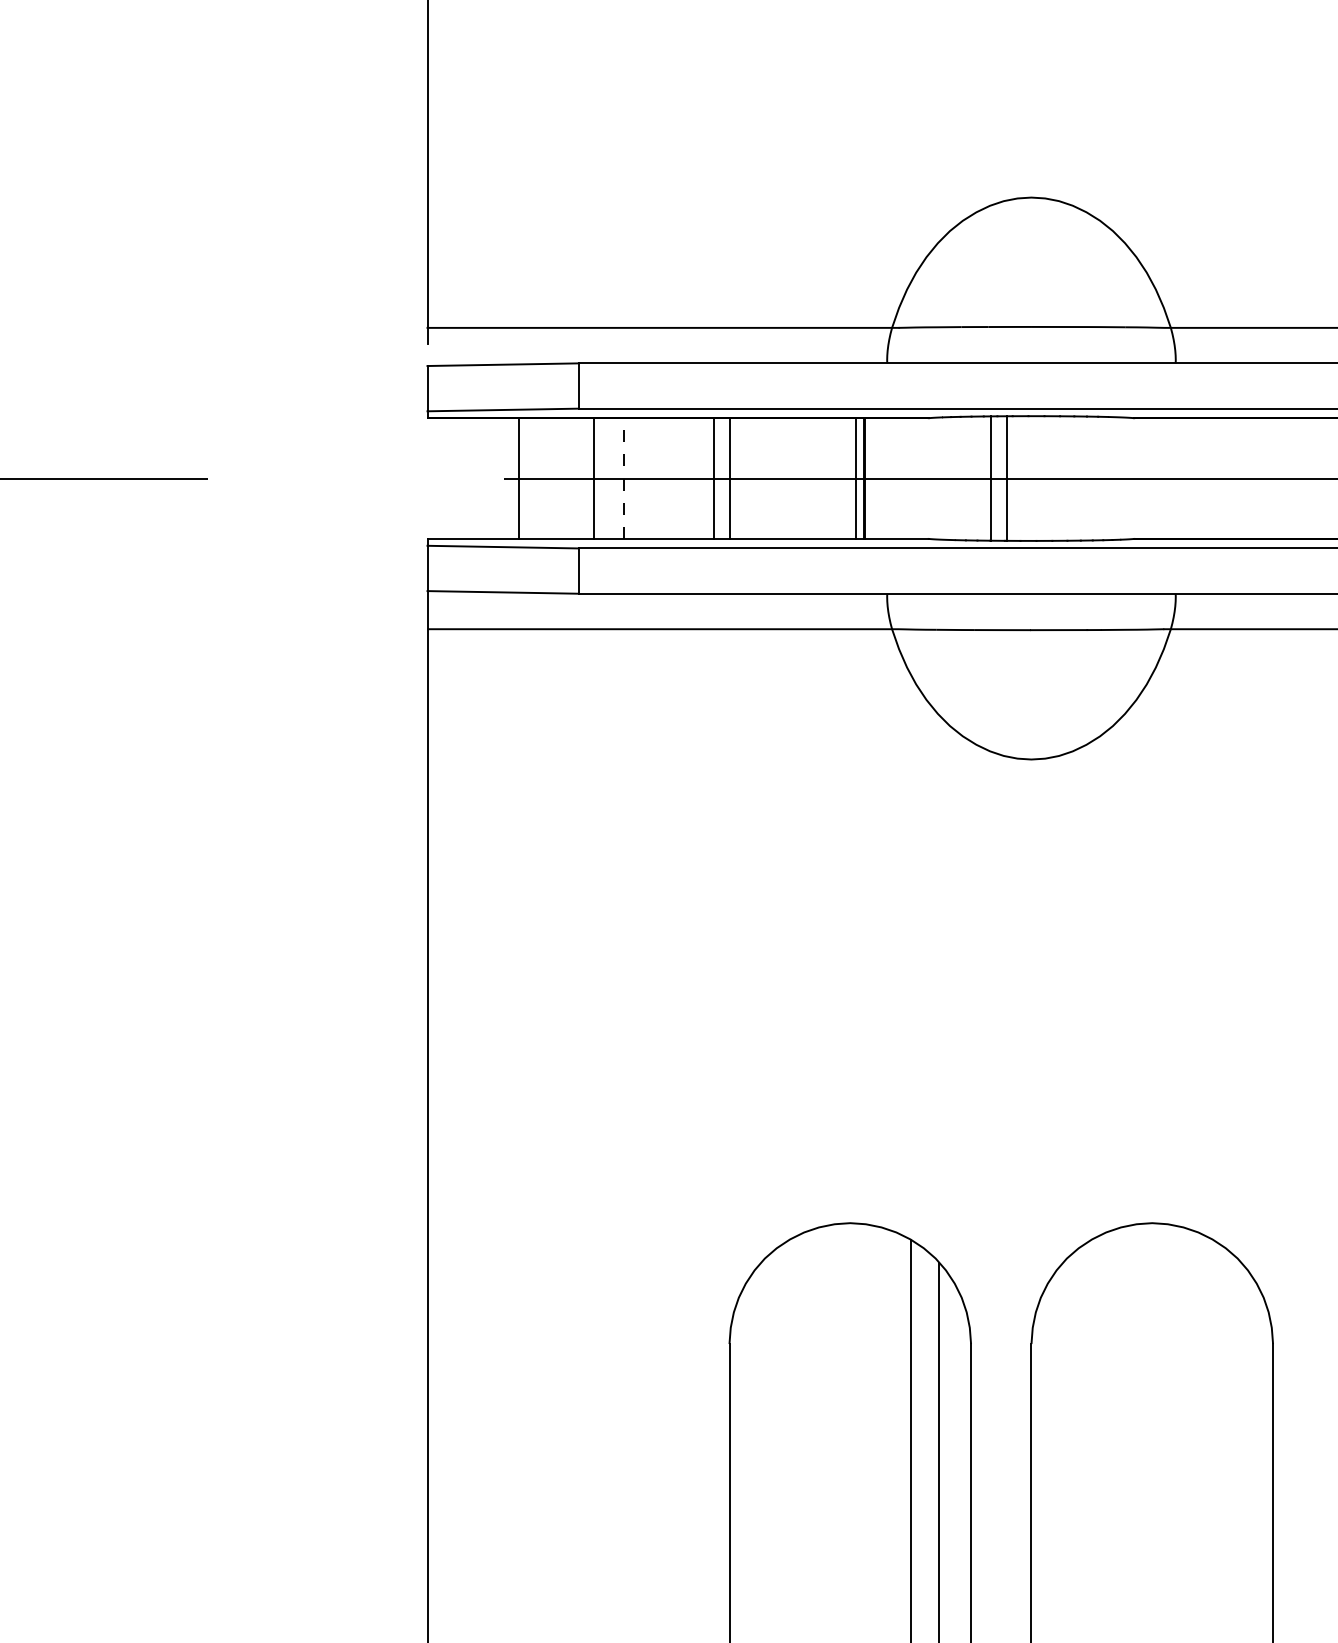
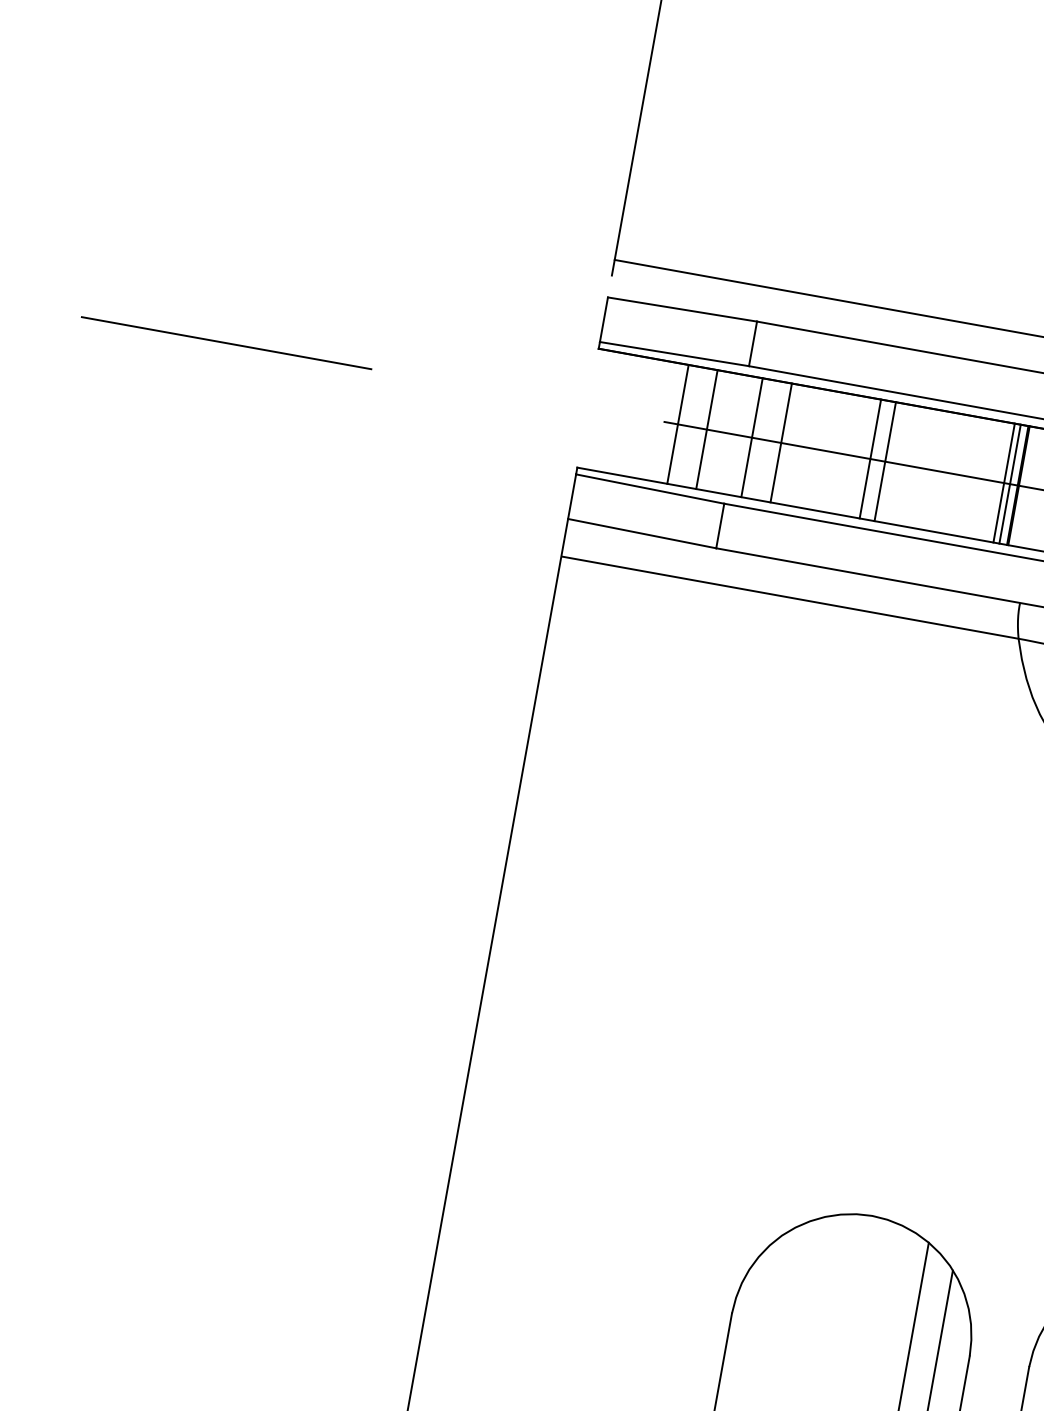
line: (548, 478) -> (707, 429), added
line: (623, 478) -> (780, 442), dashed -> solid
line: (850, 478) -> (1004, 483), added

